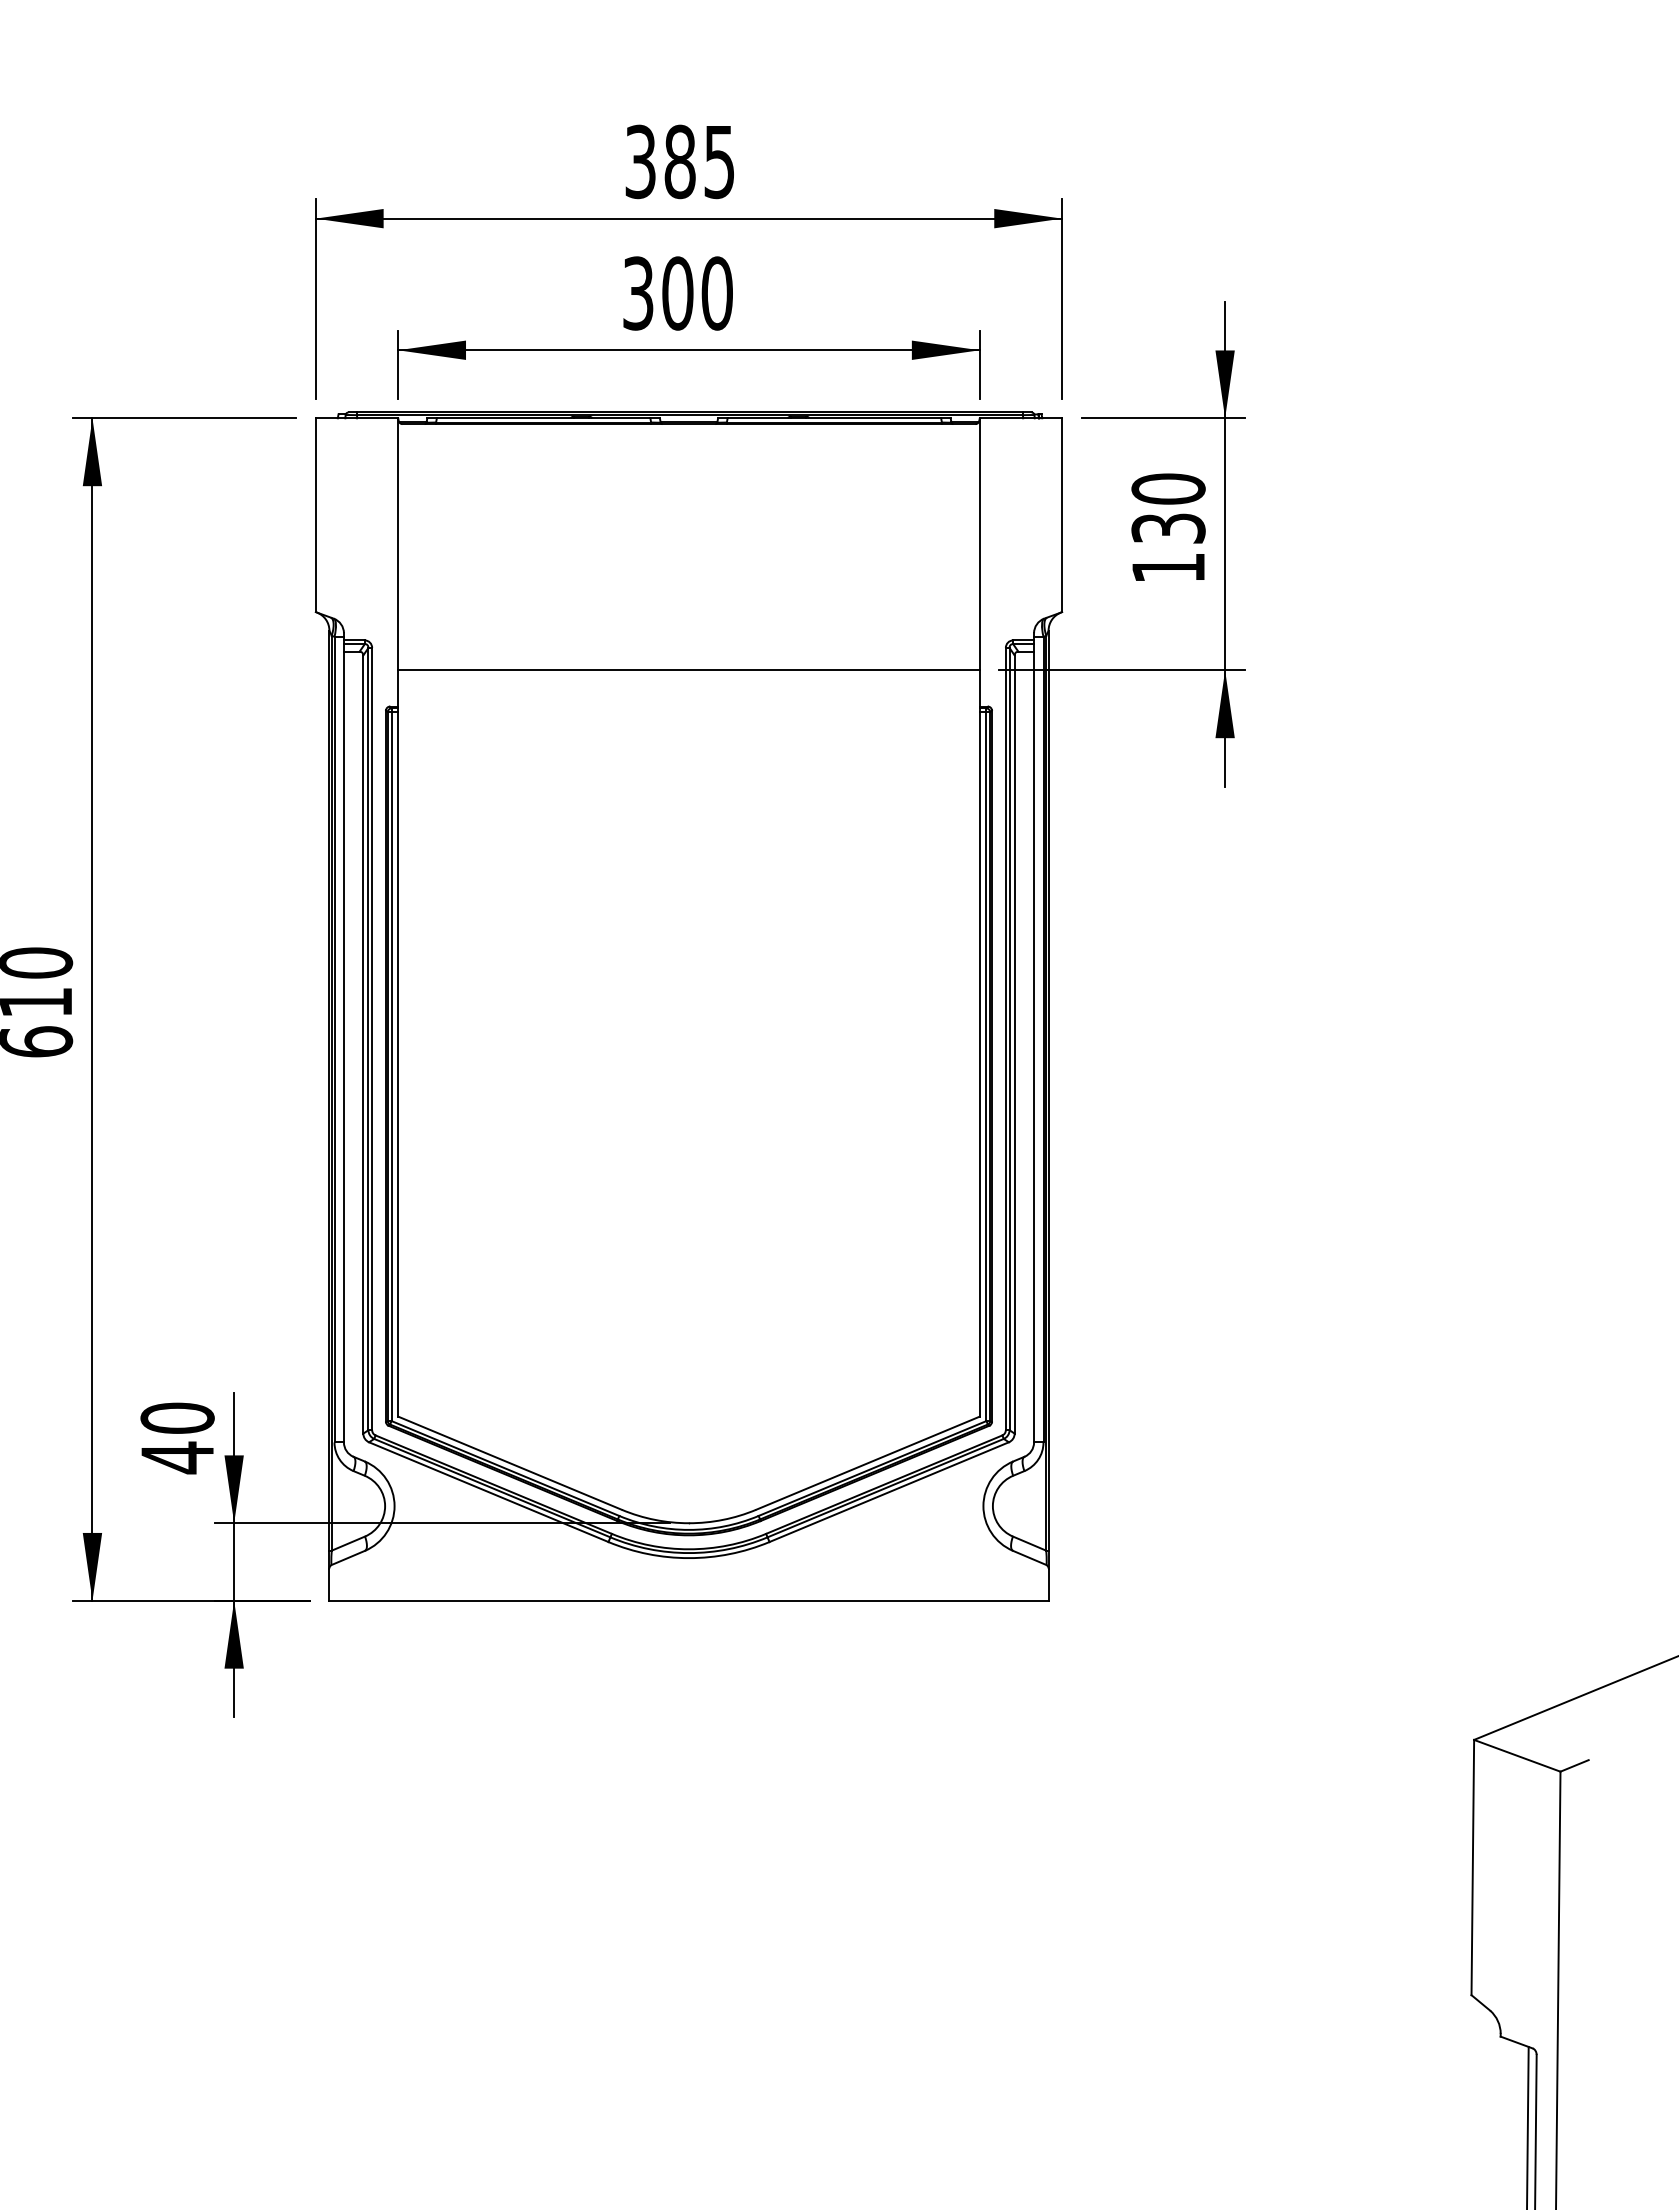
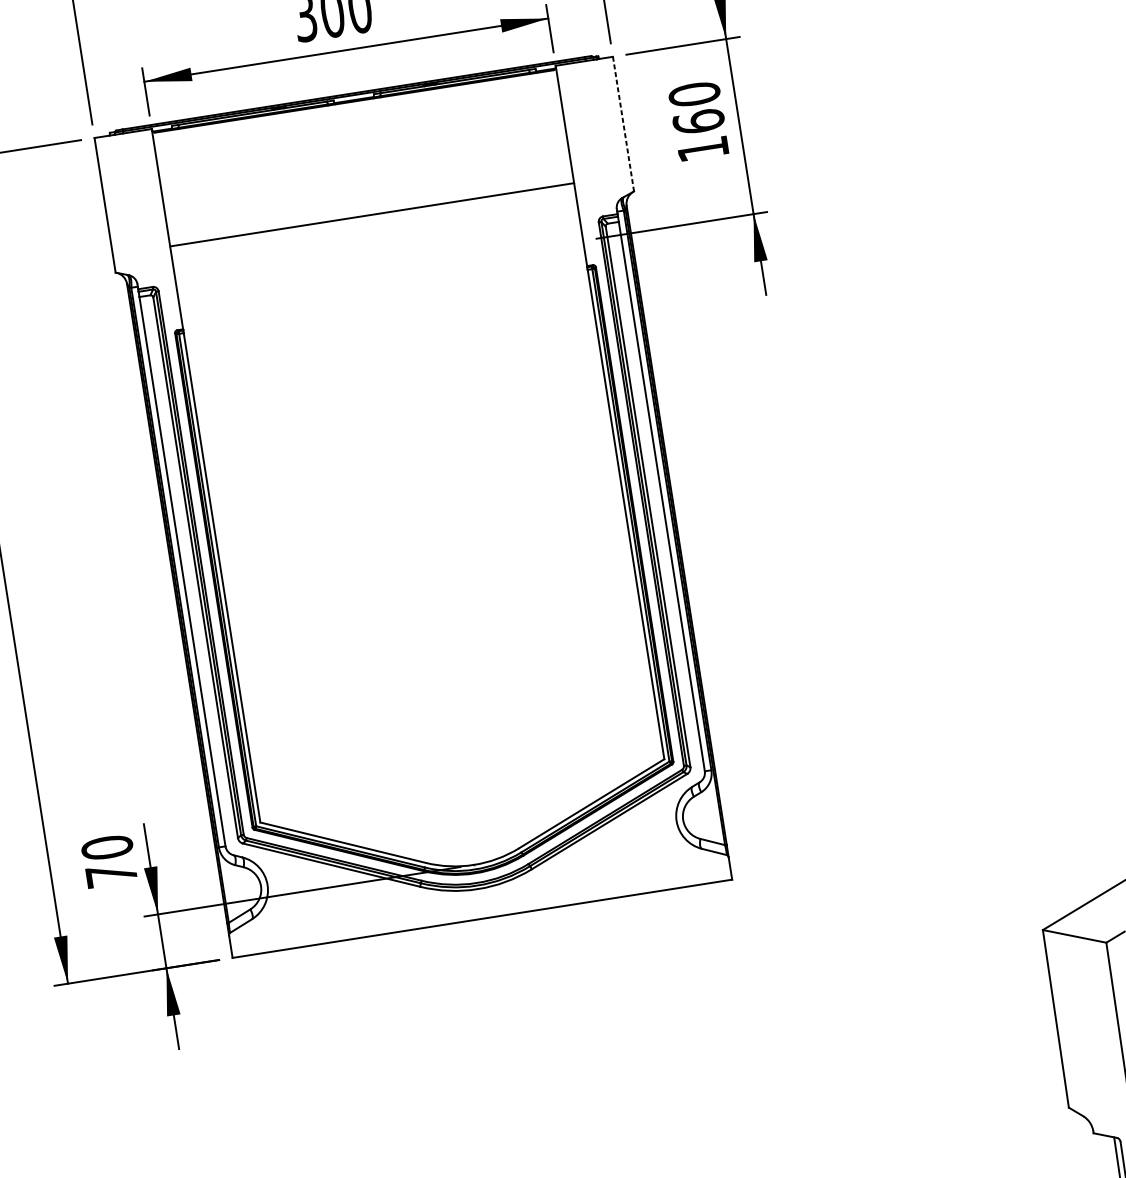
line: (1062, 515) -> (623, 124), solid -> dashed
text: (1168, 527) -> (698, 121), 130 -> 160
line: (688, 670) -> (371, 214), moved
text: (177, 1457) -> (111, 874), 40 -> 70

